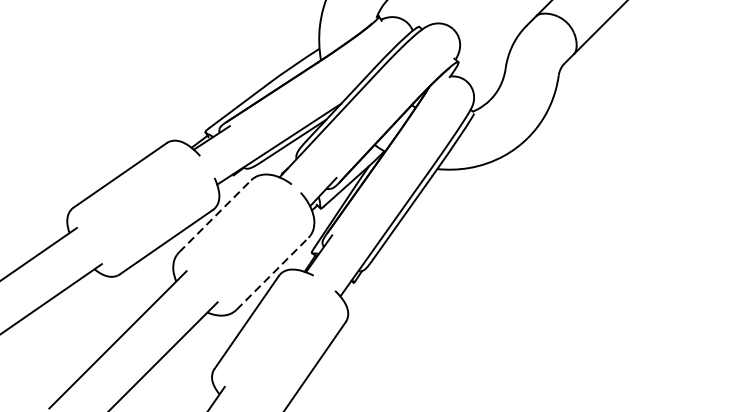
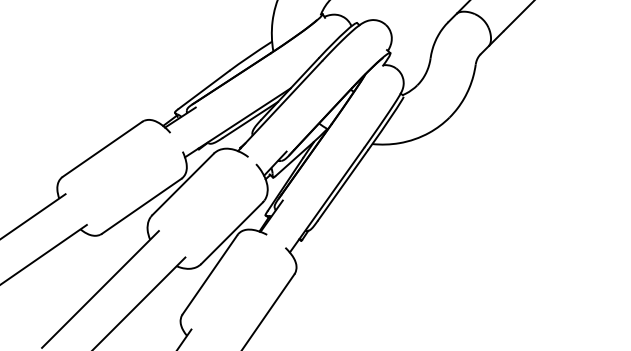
line: (215, 215) -> (183, 183), dashed -> solid
line: (273, 272) -> (232, 232), dashed -> solid

